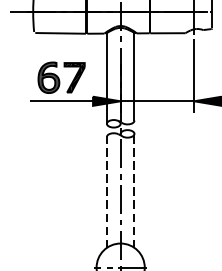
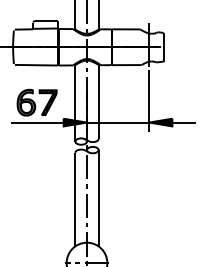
line: (134, 189) -> (98, 197), dashed -> solid
line: (107, 192) -> (75, 199), dashed -> solid

